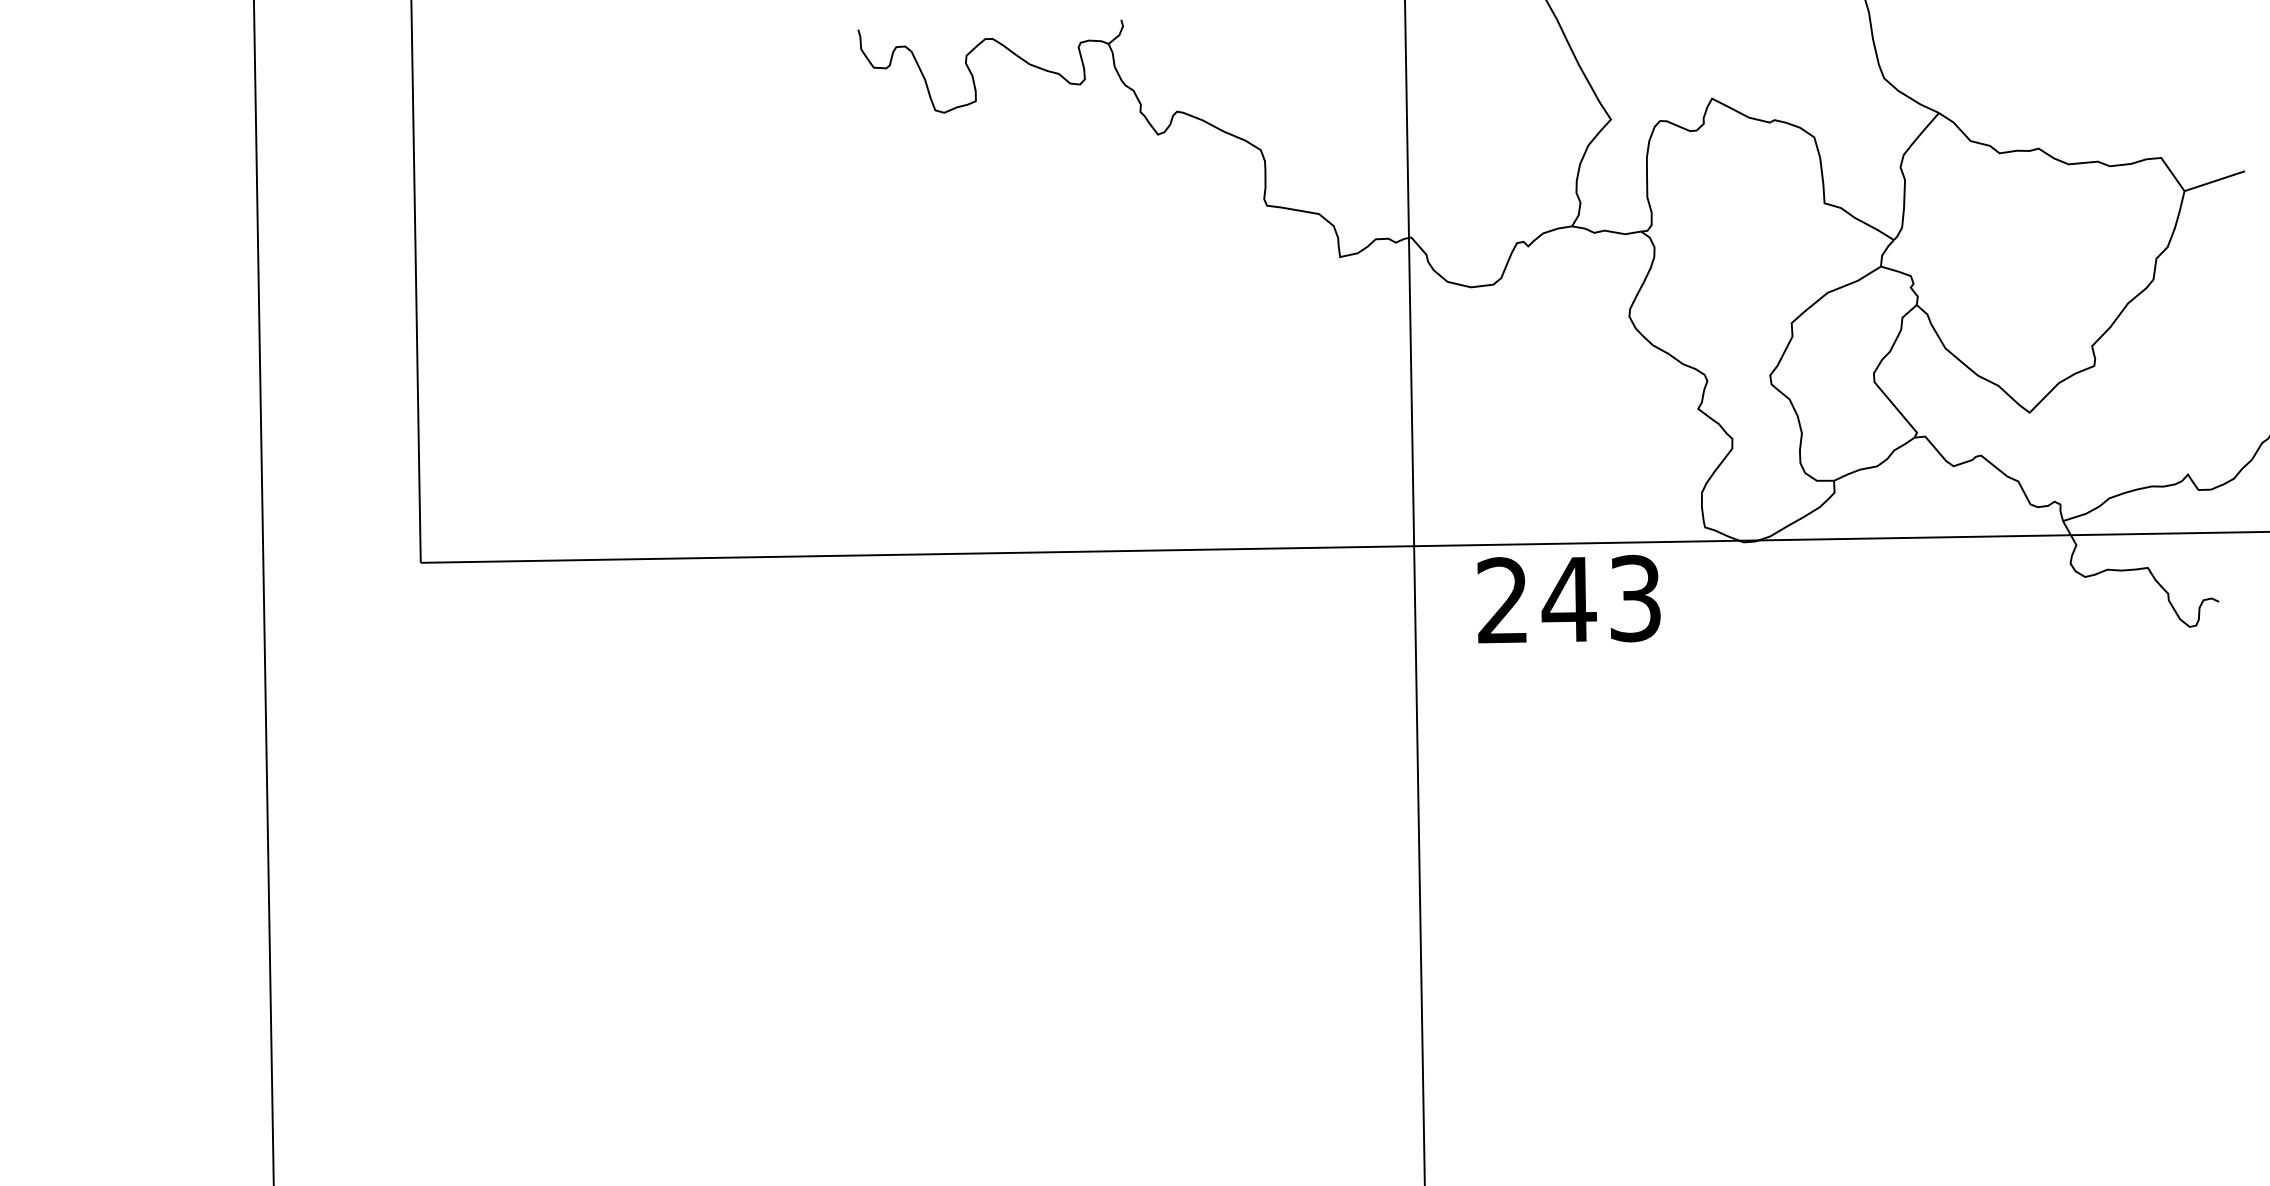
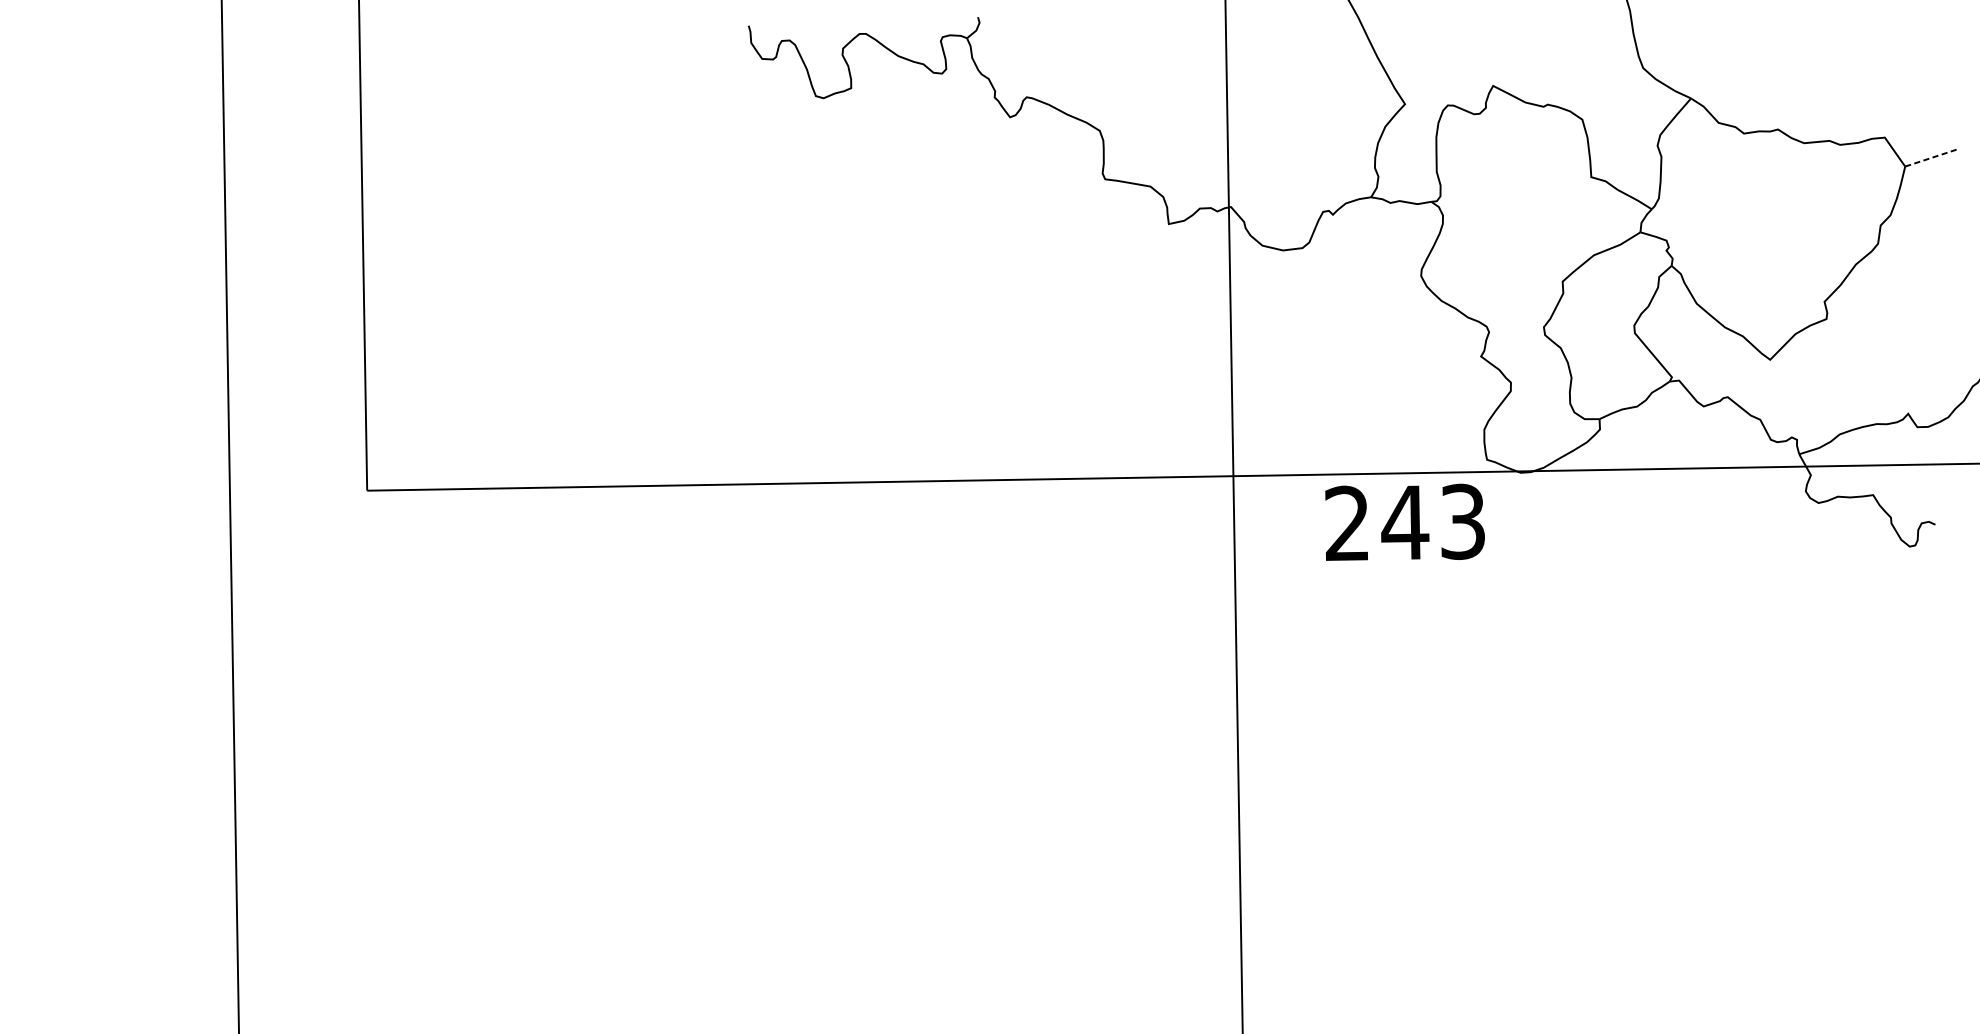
line: (2214, 181) -> (1931, 158), solid -> dashed
text: (1568, 598) -> (1404, 521), moved

